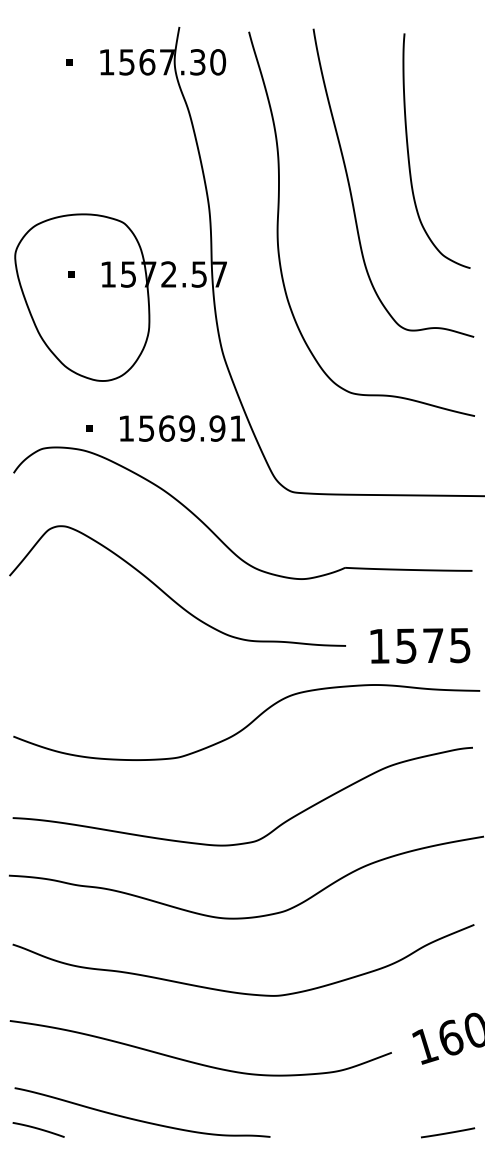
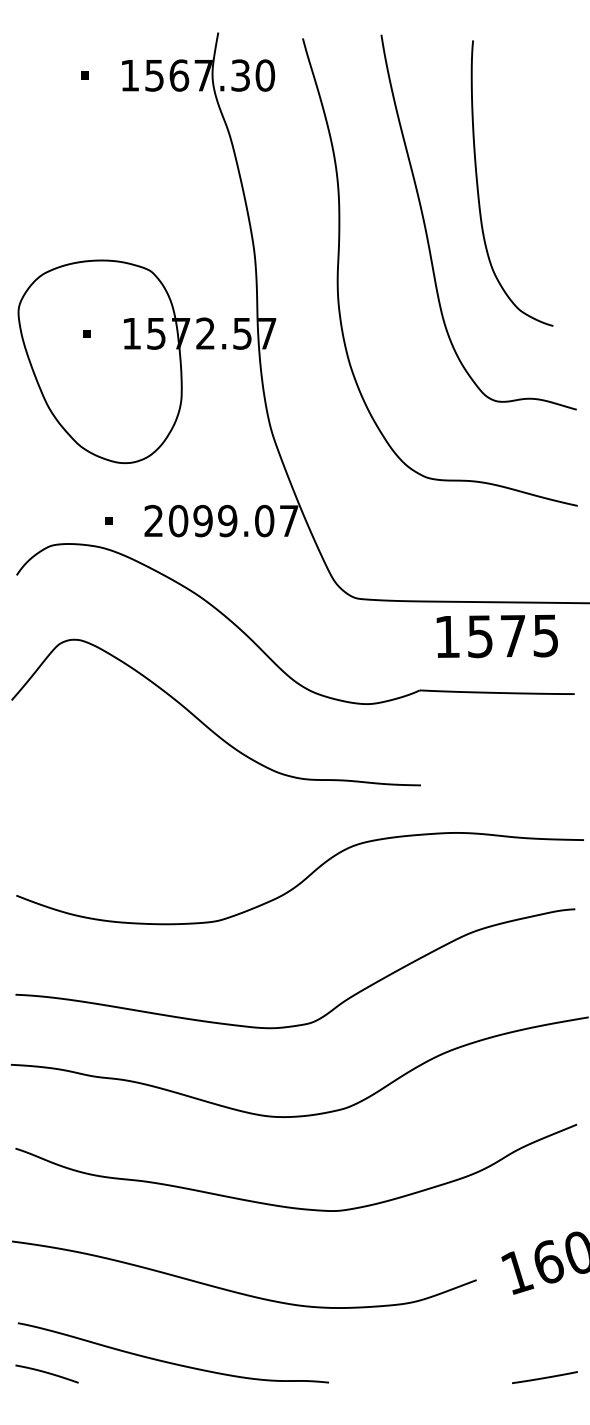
curve: (408, 151) -> (478, 183), moved
text: (182, 428) -> (221, 520), 1569.91 -> 2099.07
text: (419, 646) -> (496, 636), moved

